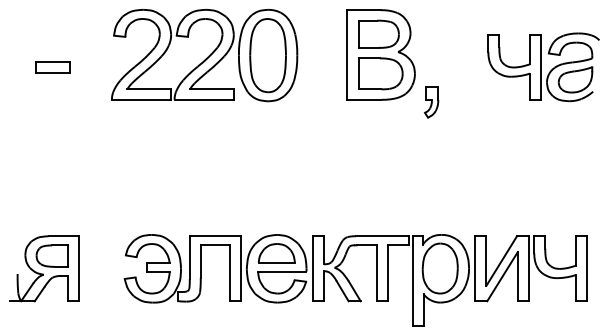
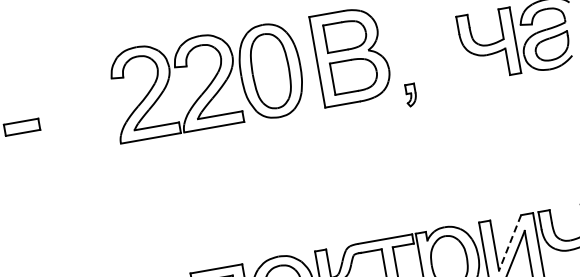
part: (204, 55) -> (206, 82), moved
part: (431, 102) -> (410, 95), size x0.7
line: (501, 261) -> (509, 243), solid -> dashed

